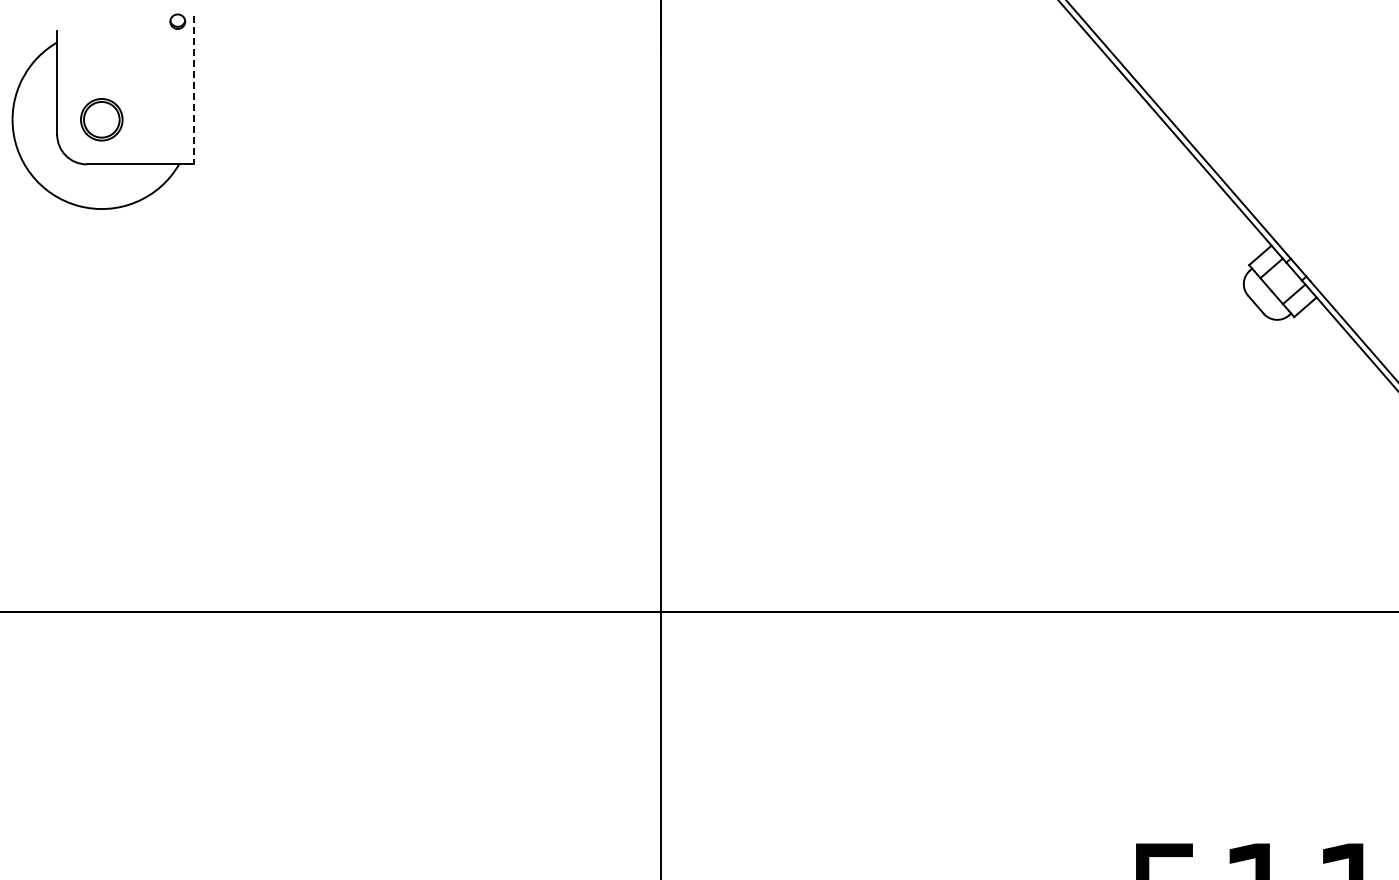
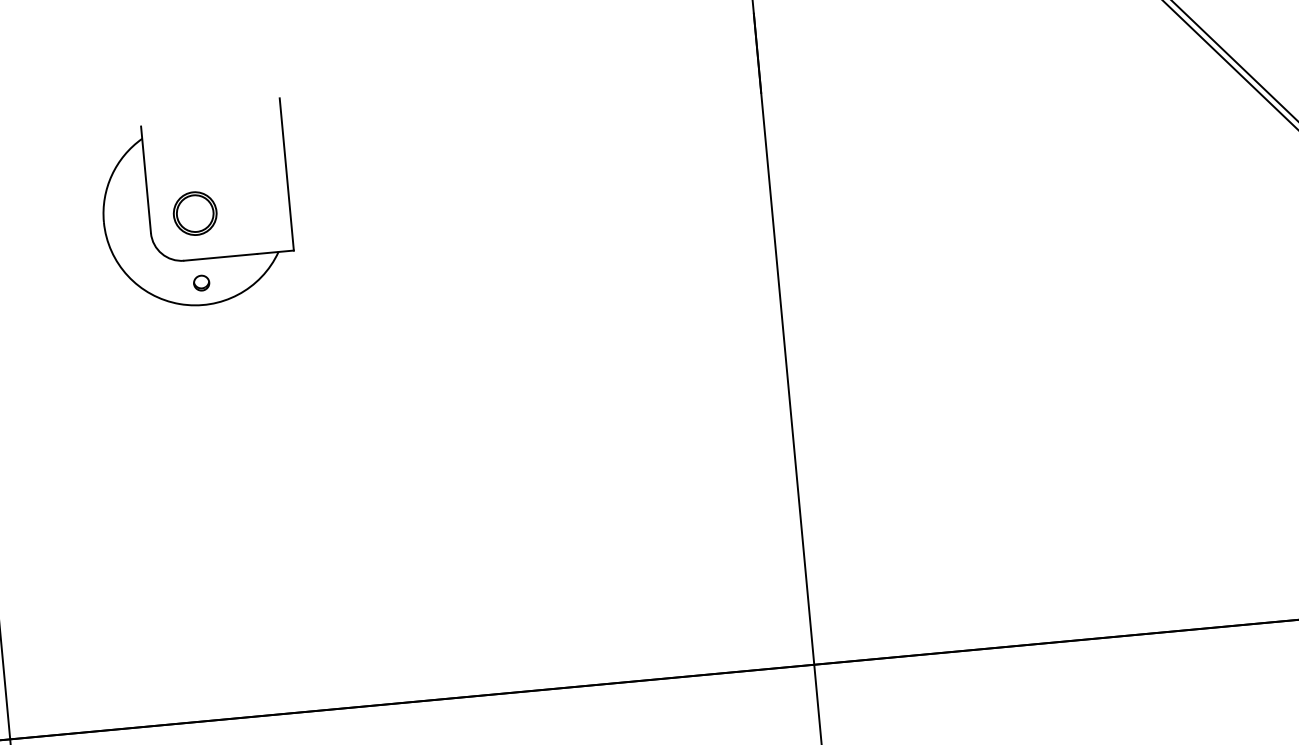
part: (177, 21) -> (201, 282), moved
line: (194, 90) -> (287, 174), dashed -> solid

